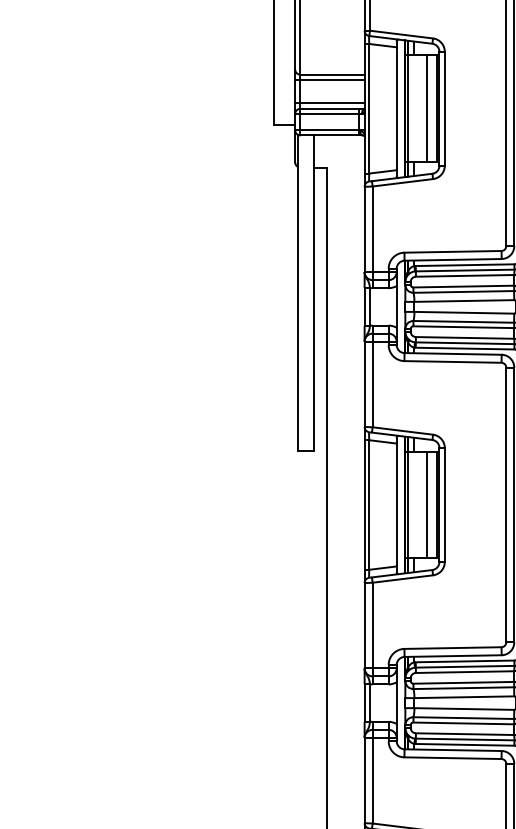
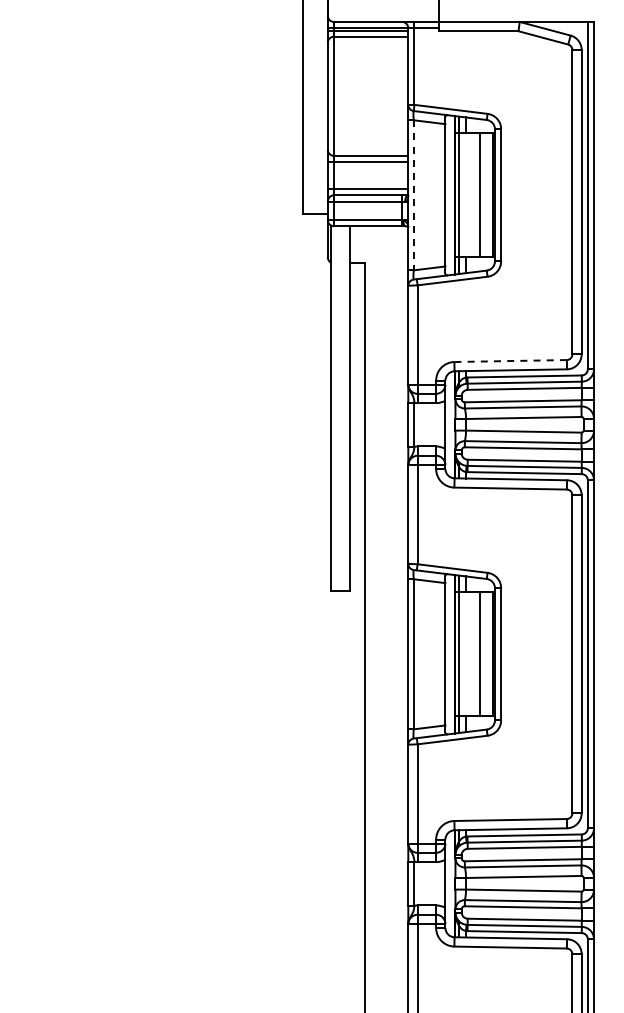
line: (369, 108) -> (413, 195), solid -> dashed
line: (453, 252) -> (511, 361), solid -> dashed

